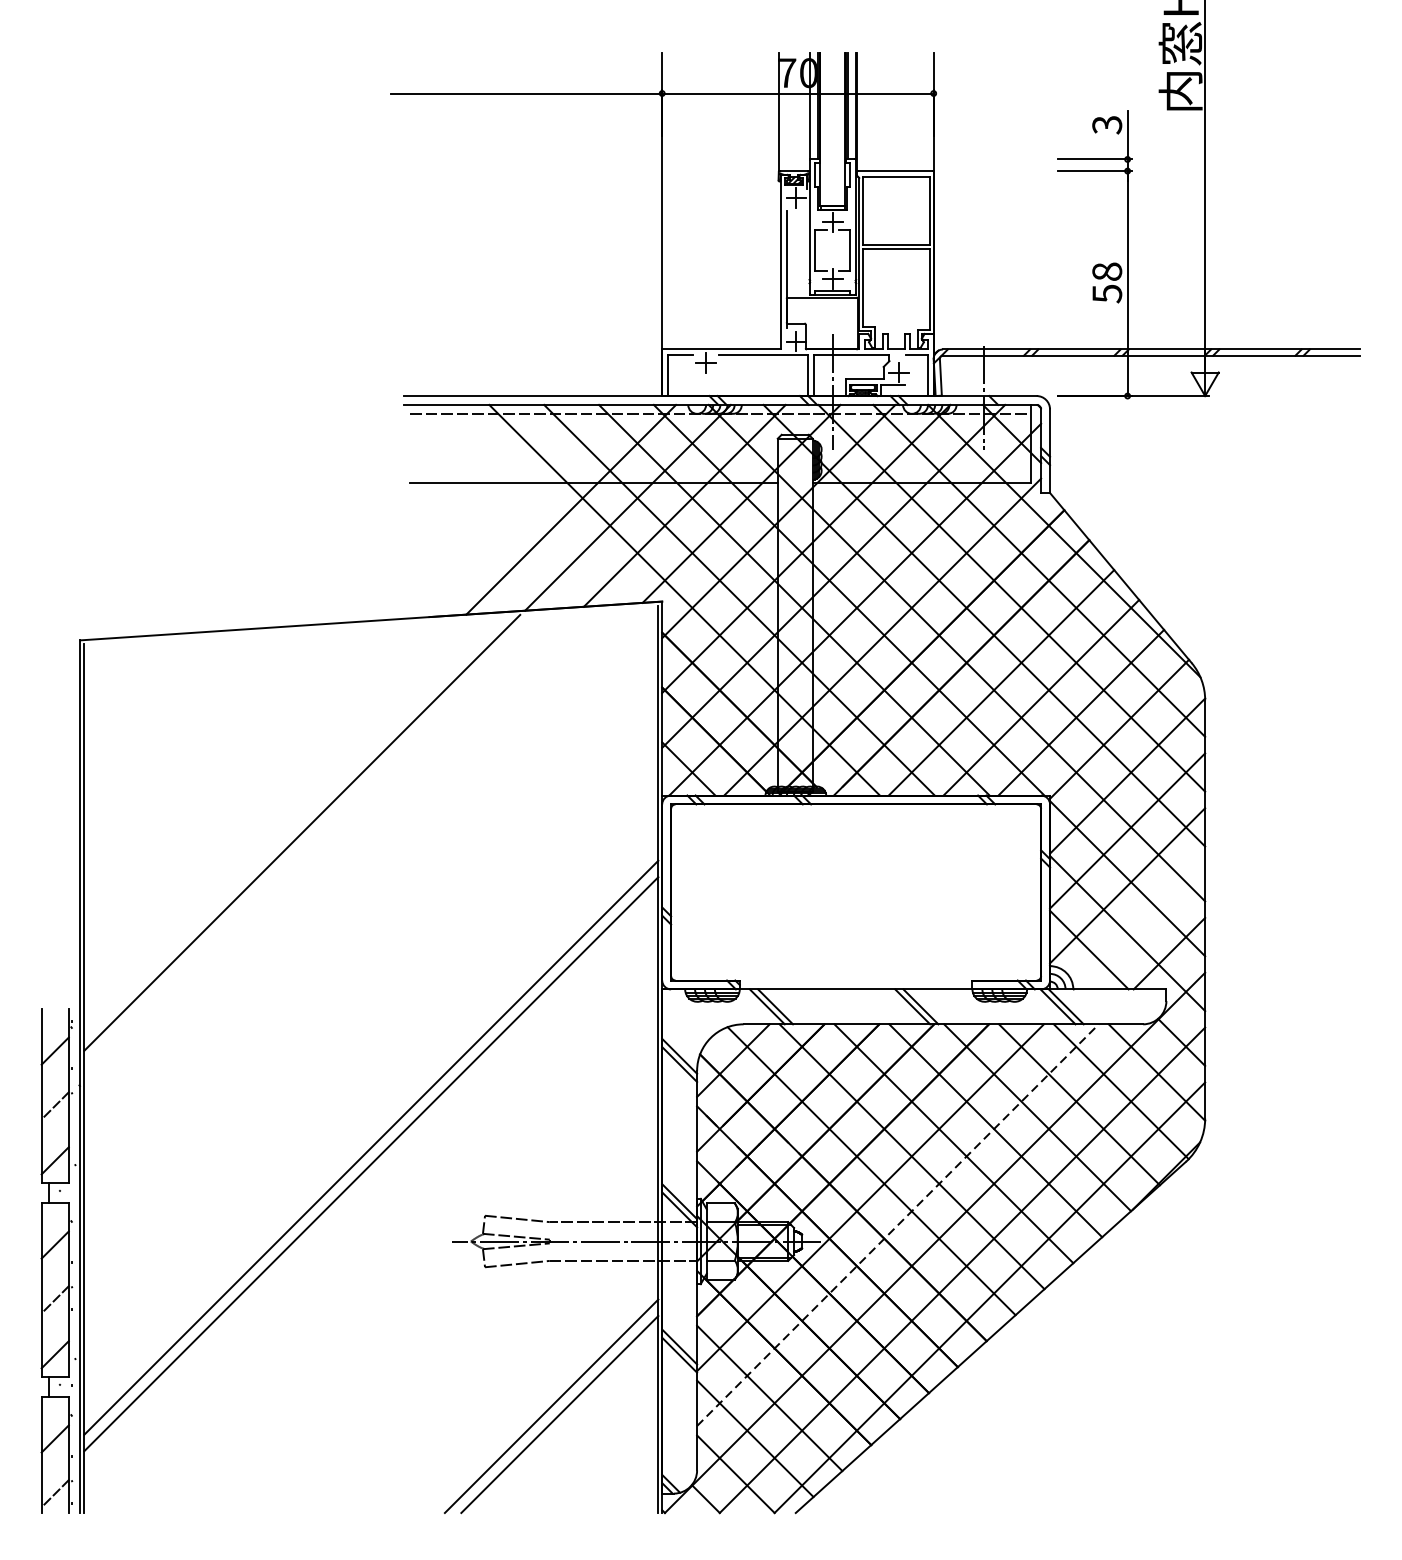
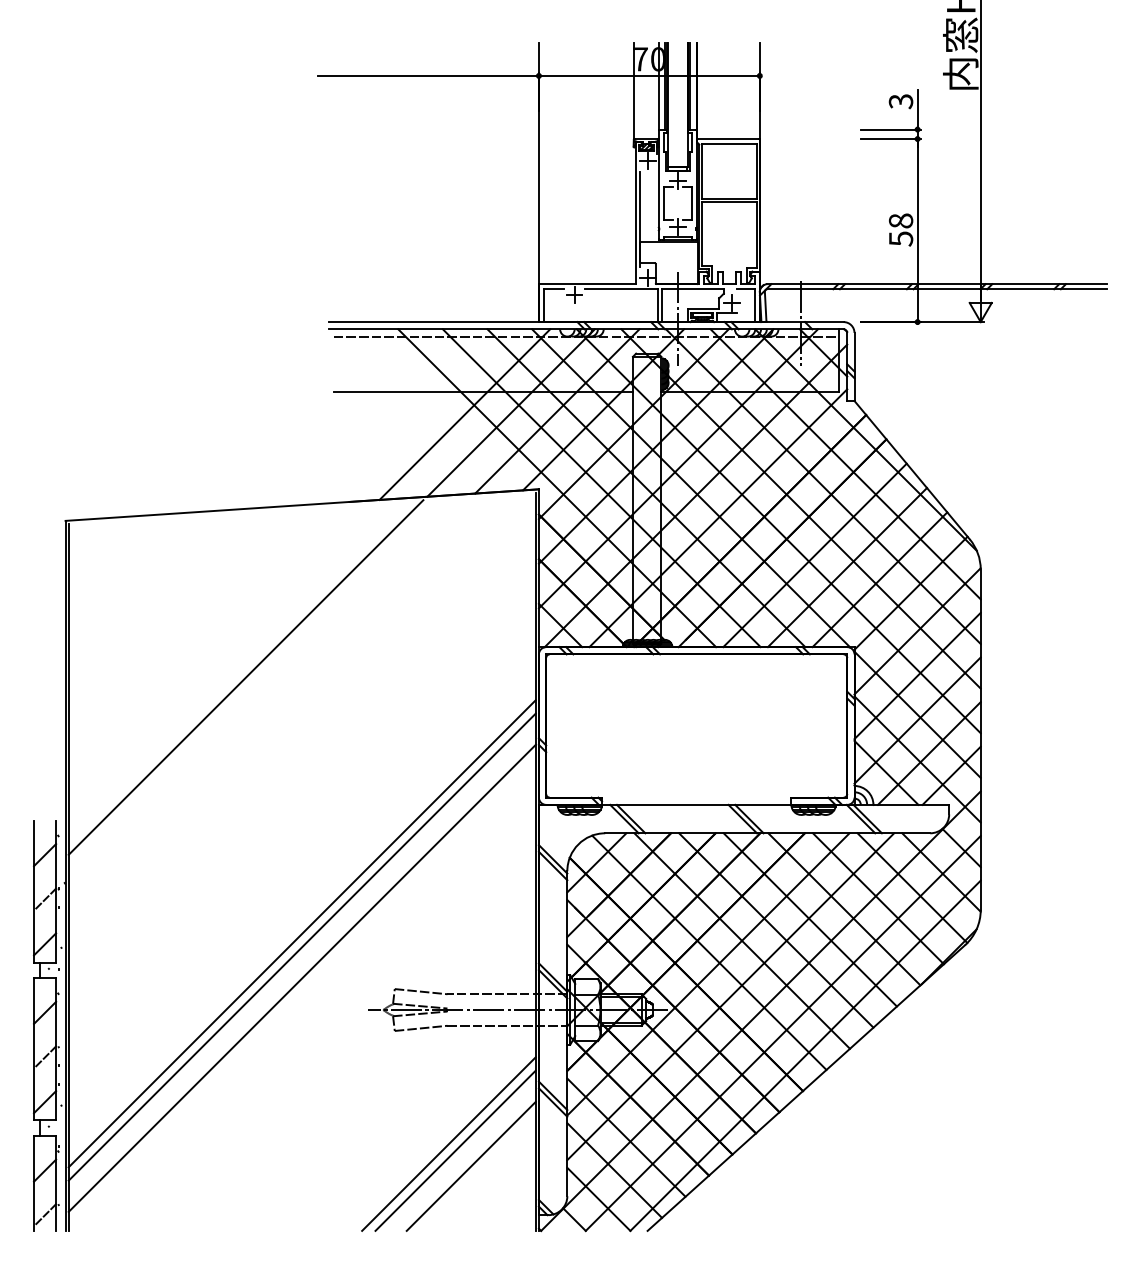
line: (1140, 926) -> (928, 753), added
line: (370, 1201) -> (301, 977), added
line: (898, 1224) -> (731, 996), dashed -> solid
line: (578, 1432) -> (470, 1165), added

